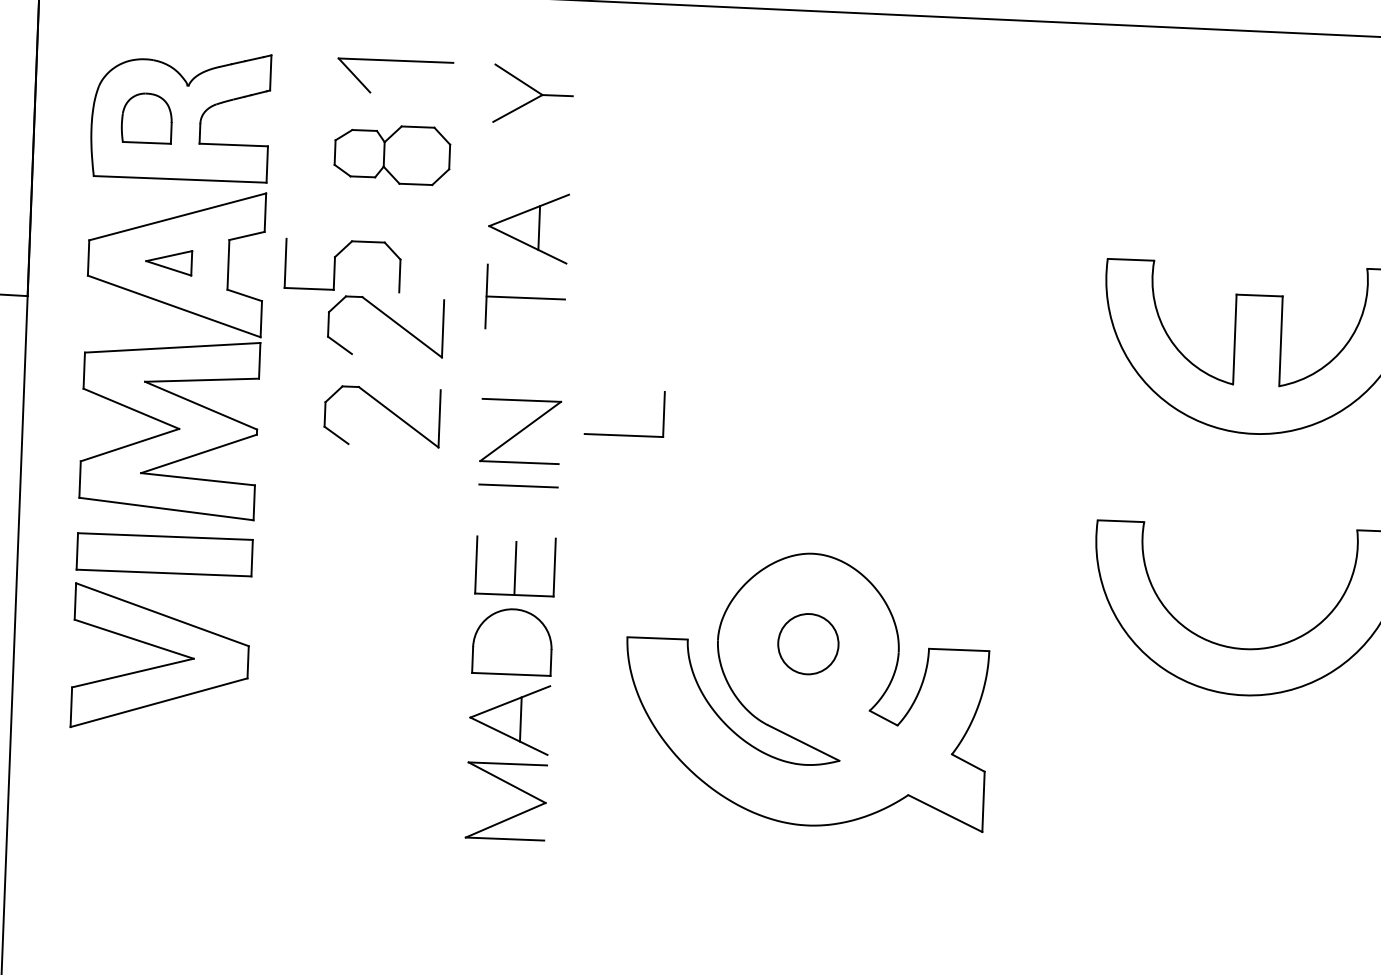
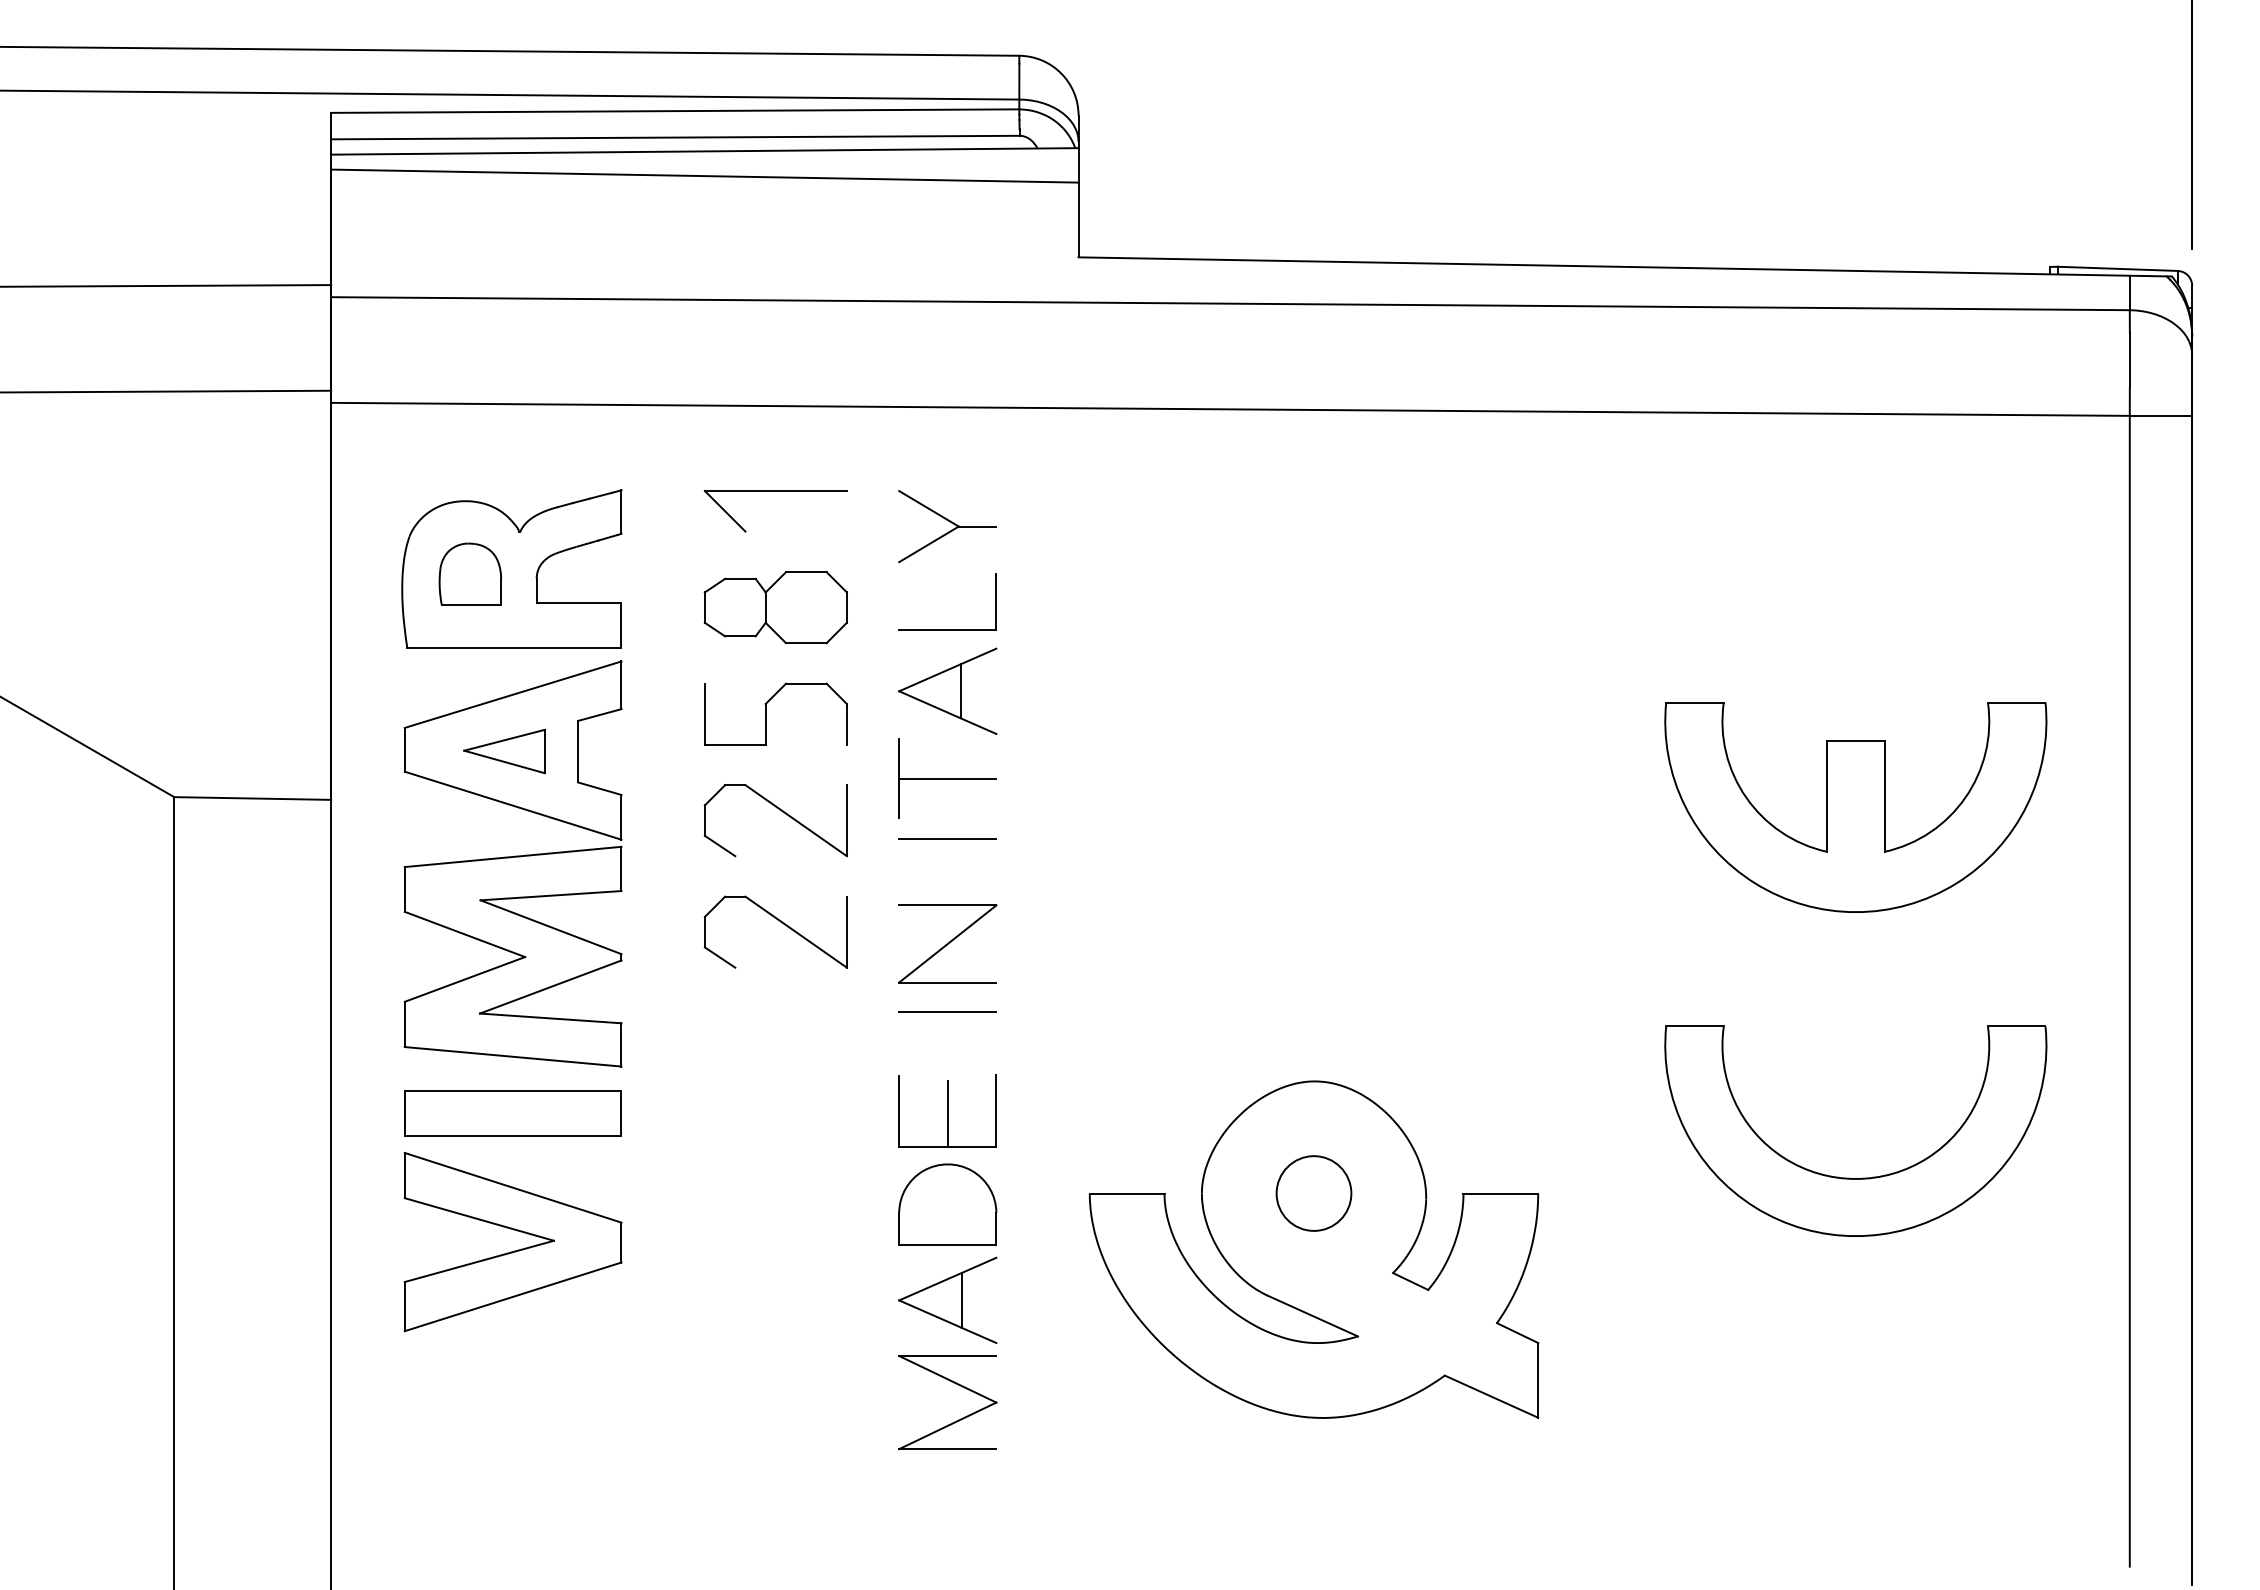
part: (168, 262) -> (504, 751), size x1.43
part: (335, 264) -> (766, 713), moved
line: (523, 346) -> (947, 838), added
part: (623, 435) -> (947, 629), moved

